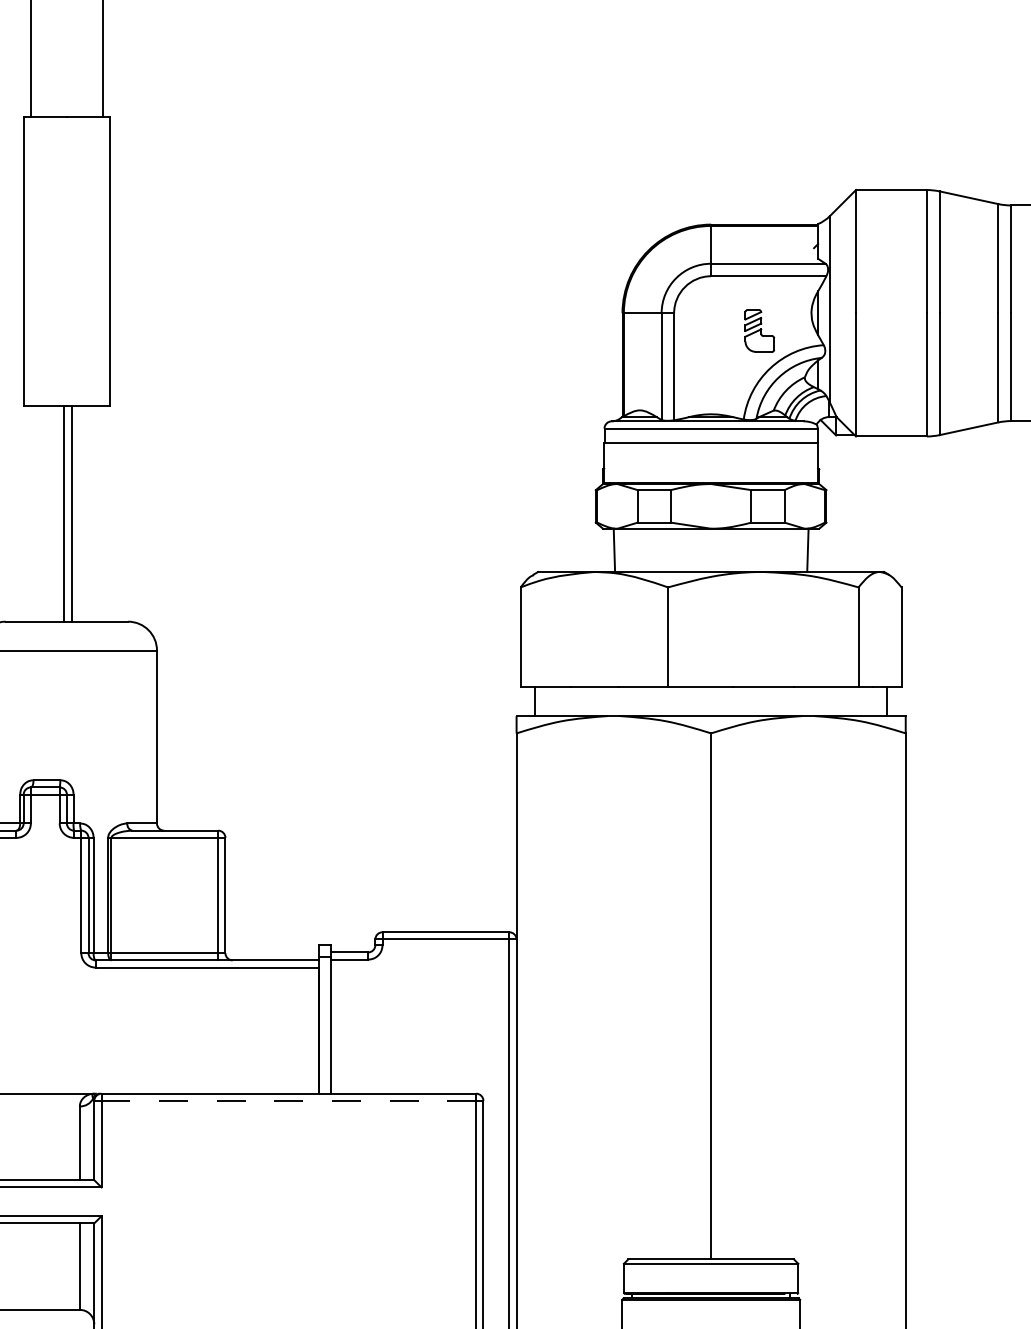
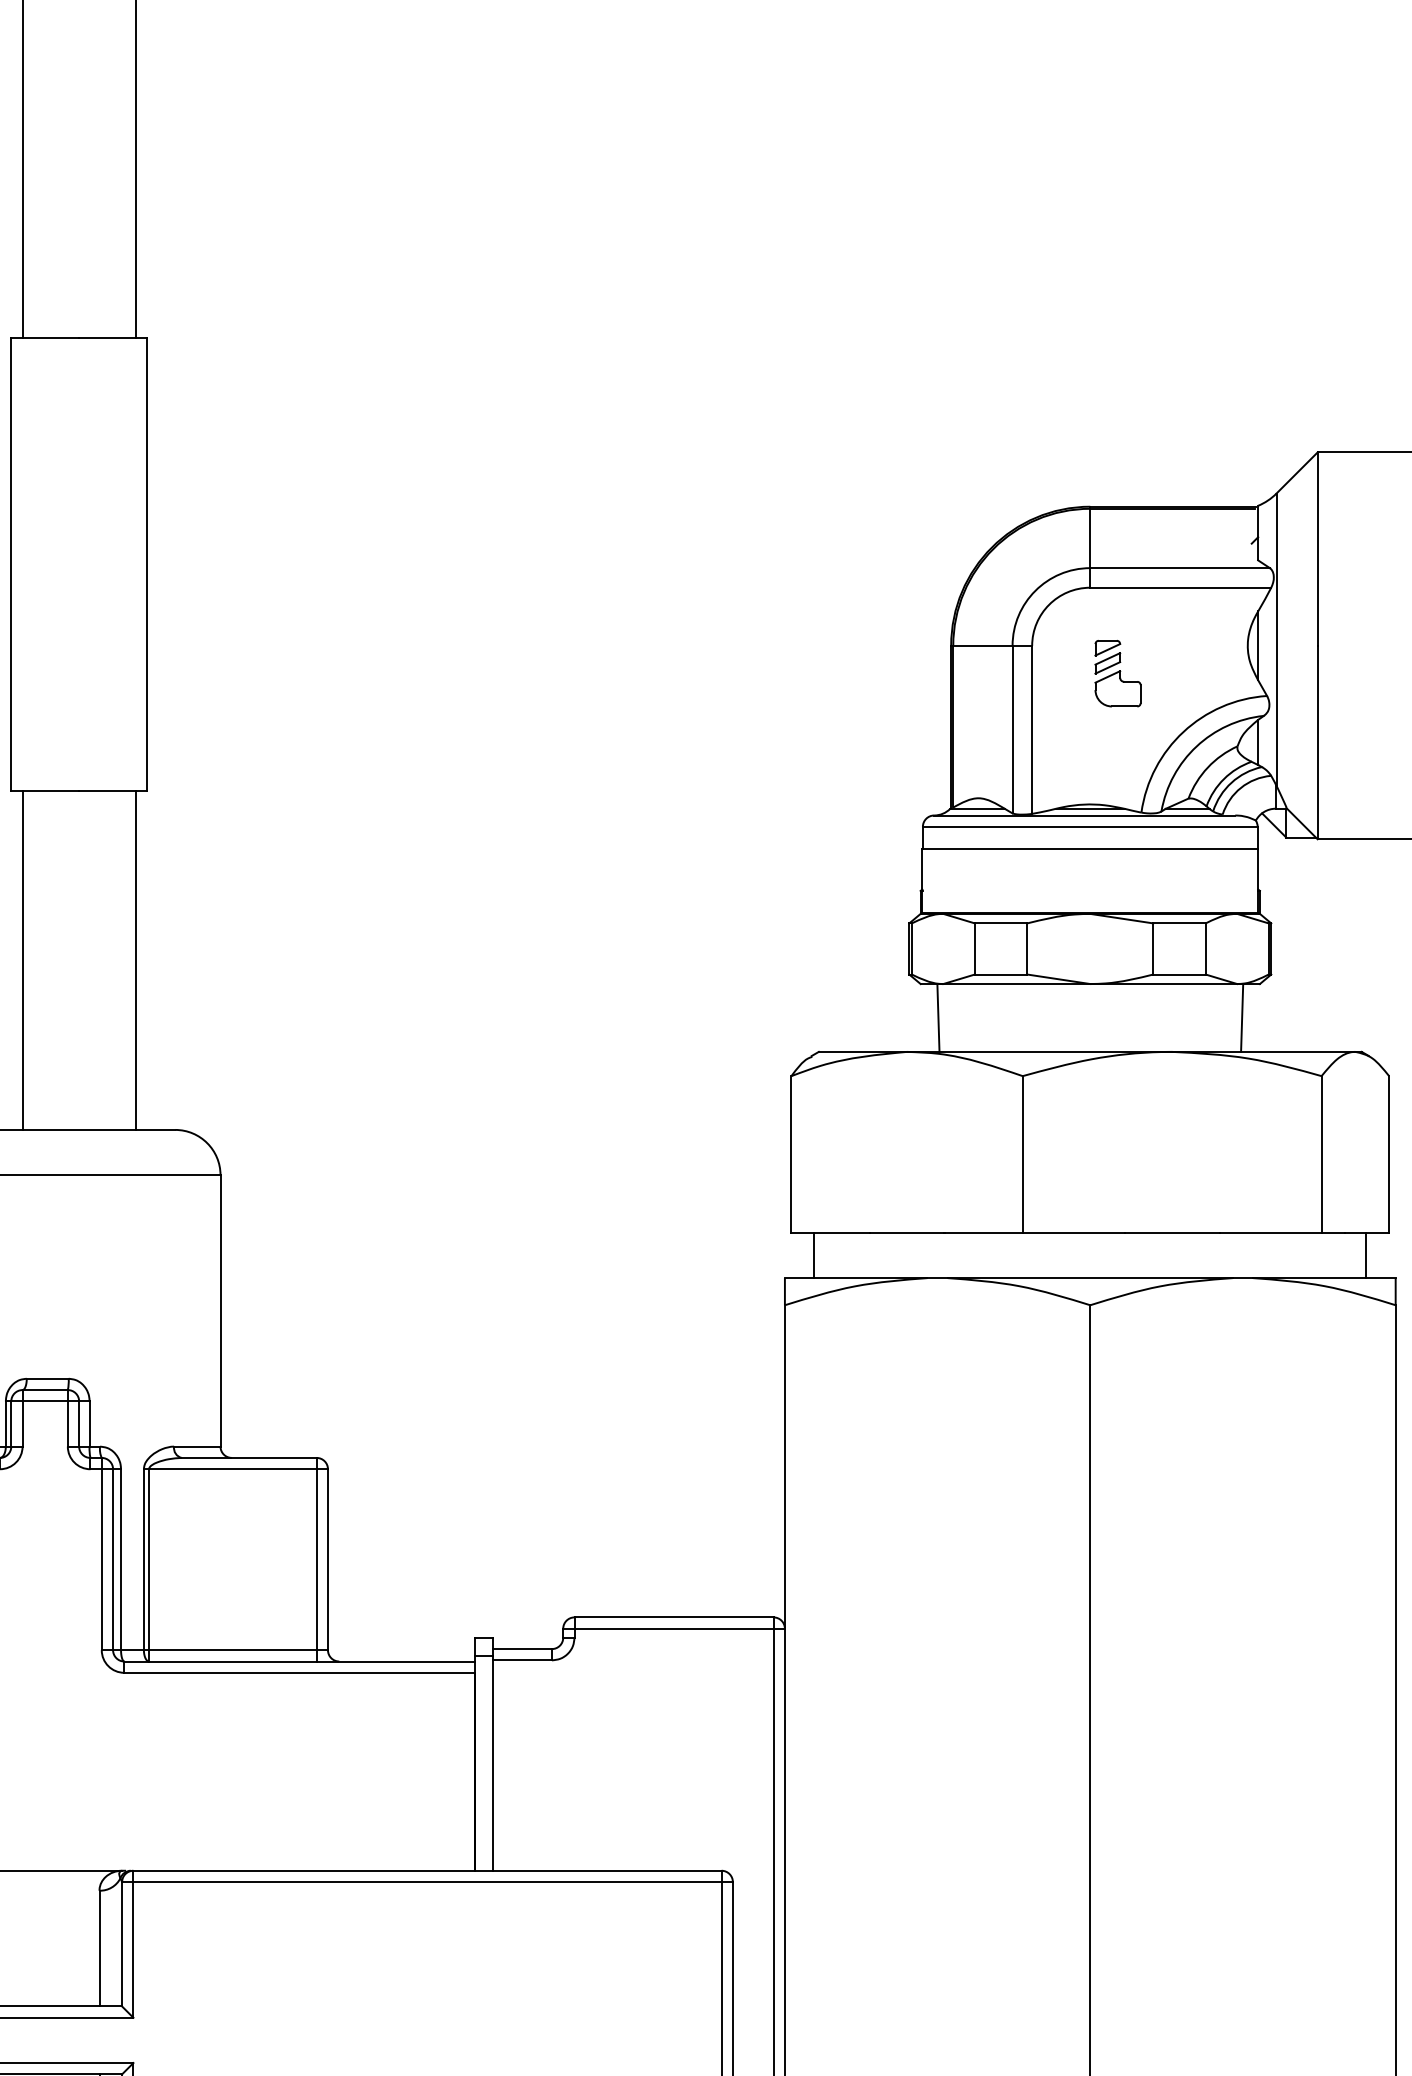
part: (759, 330) -> (1117, 672), moved
line: (63, 513) -> (135, 960), moved
line: (71, 513) -> (21, 960), moved
line: (288, 1100) -> (426, 1881), dashed -> solid

